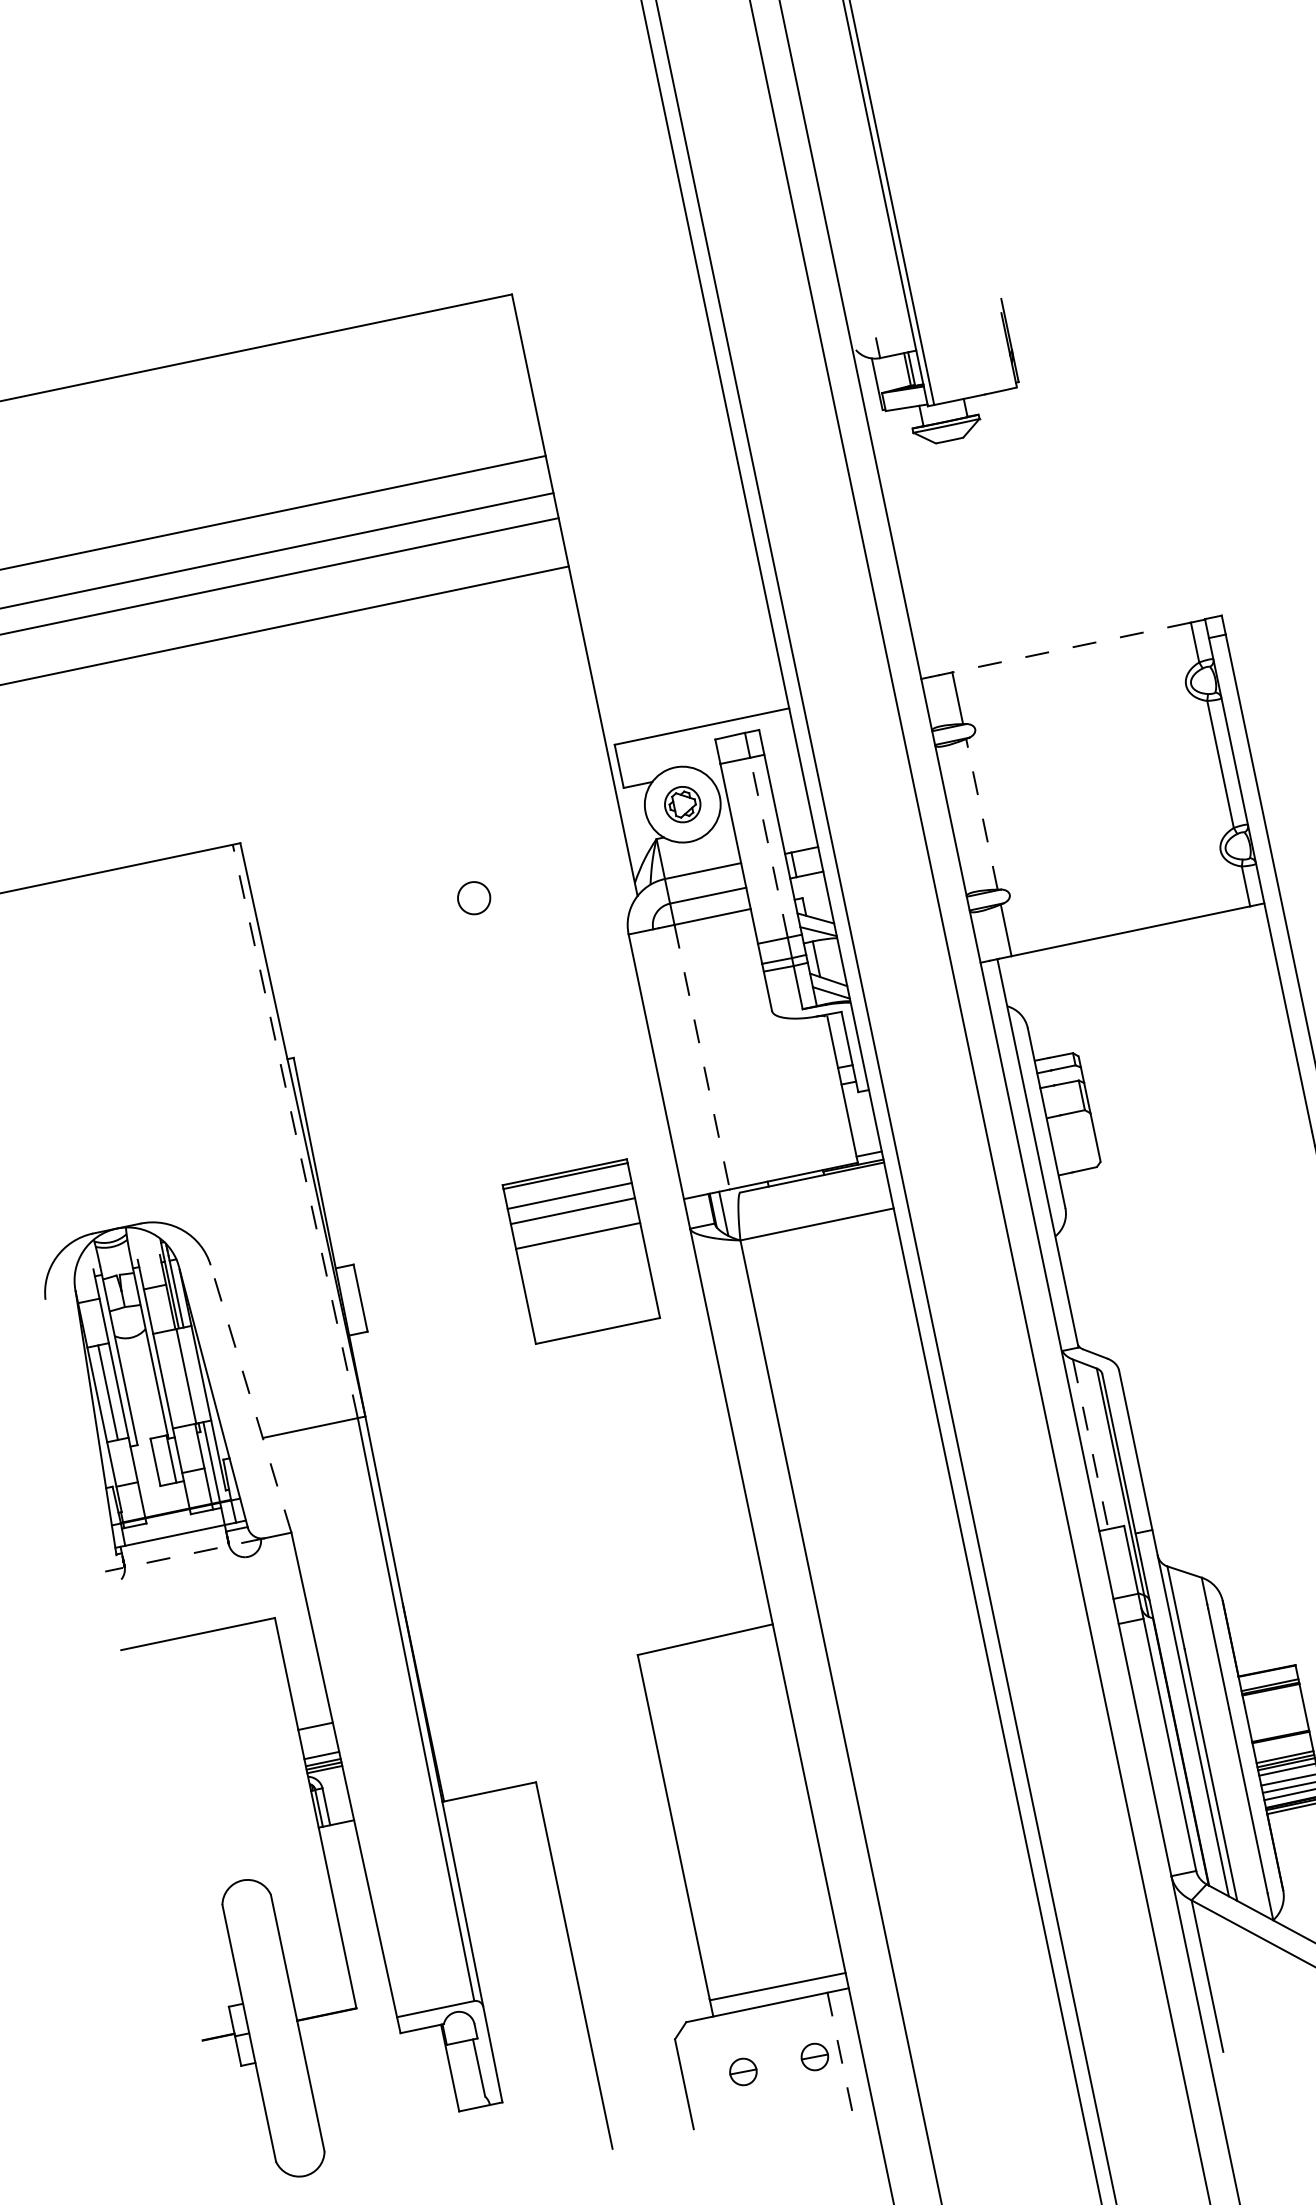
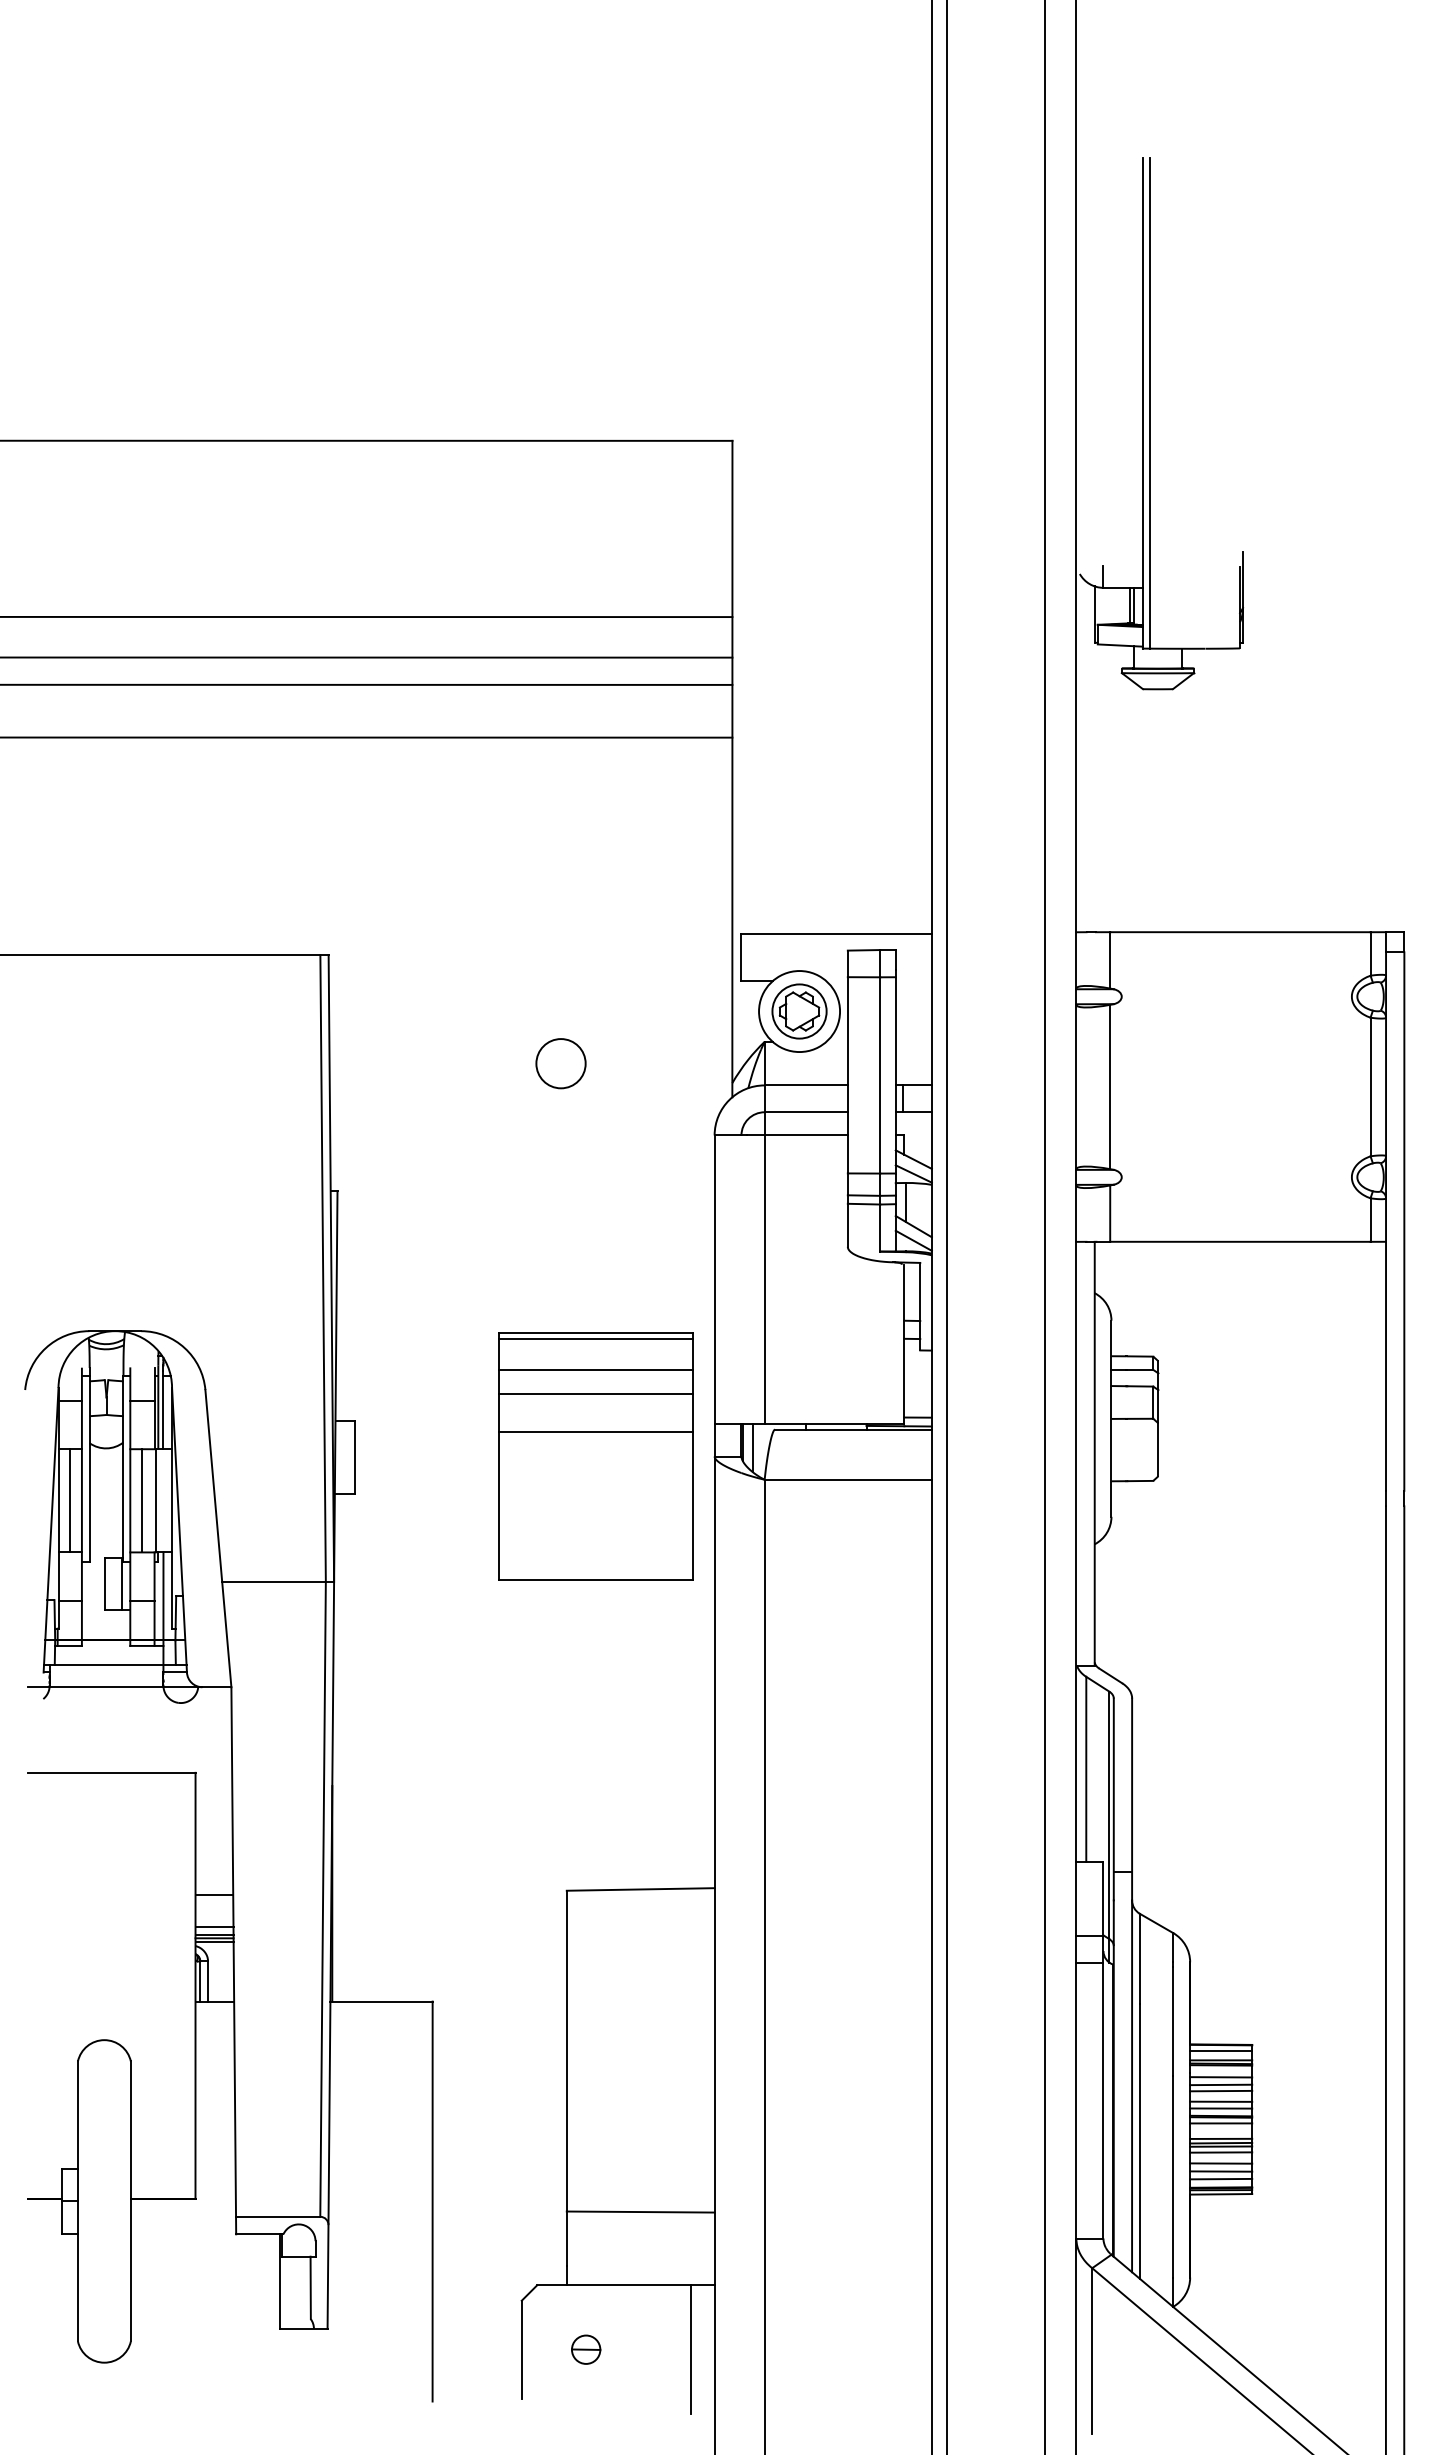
line: (1070, 647) -> (1239, 932), dashed -> solid
part: (682, 804) -> (799, 1011), size x1.43
line: (982, 813) -> (1110, 1086), dashed -> solid
line: (769, 846) -> (880, 1074), dashed -> solid
circle: (473, 898) -> (560, 1063), size x1.43
line: (702, 1057) -> (764, 1280), dashed -> solid
line: (295, 1131) -> (323, 1268), dashed -> solid
part: (580, 1251) -> (595, 1456), size x1.43
line: (173, 1378) -> (141, 1500), added
line: (251, 1398) -> (218, 1538), dashed -> solid
line: (1090, 1444) -> (1086, 1769), dashed -> solid
line: (184, 1555) -> (114, 1687), dashed -> solid
line: (1268, 1676) -> (1221, 2050), added
line: (1273, 1700) -> (1221, 2077), added
line: (1274, 1707) -> (1221, 2084), added
line: (1276, 1712) -> (1221, 2090), added
line: (1278, 1722) -> (1221, 2101), added
line: (1279, 1729) -> (1221, 2108), added
line: (1282, 1742) -> (1221, 2123), added
line: (777, 1986) -> (640, 2211), moved
line: (839, 2051) -> (691, 2349), dashed -> solid
part: (815, 2056) -> (664, 2349), removed

